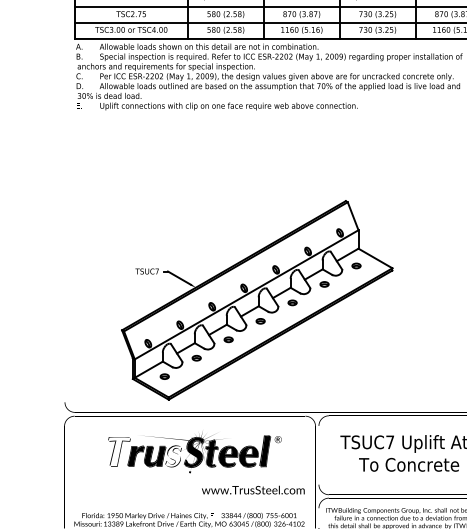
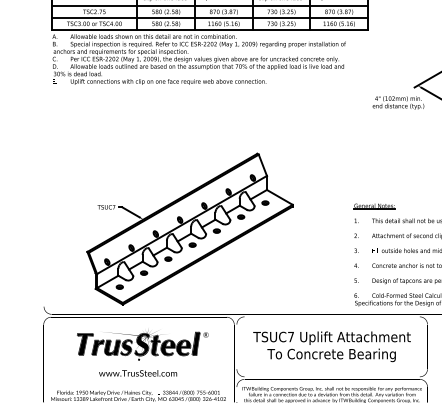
fill: (119, 452) -> (85, 344), added
fill: (173, 456) -> (126, 347), added
text: (253, 490) -> (138, 373), moved

